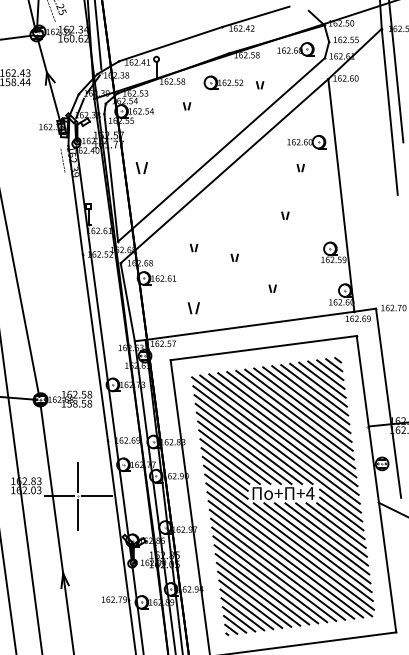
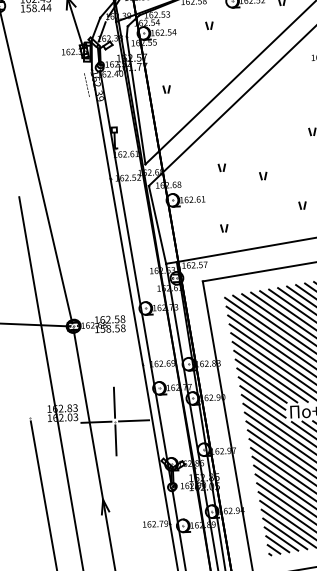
part: (142, 167) -> (167, 88), size x0.62
part: (194, 308) -> (224, 228), size x0.62

